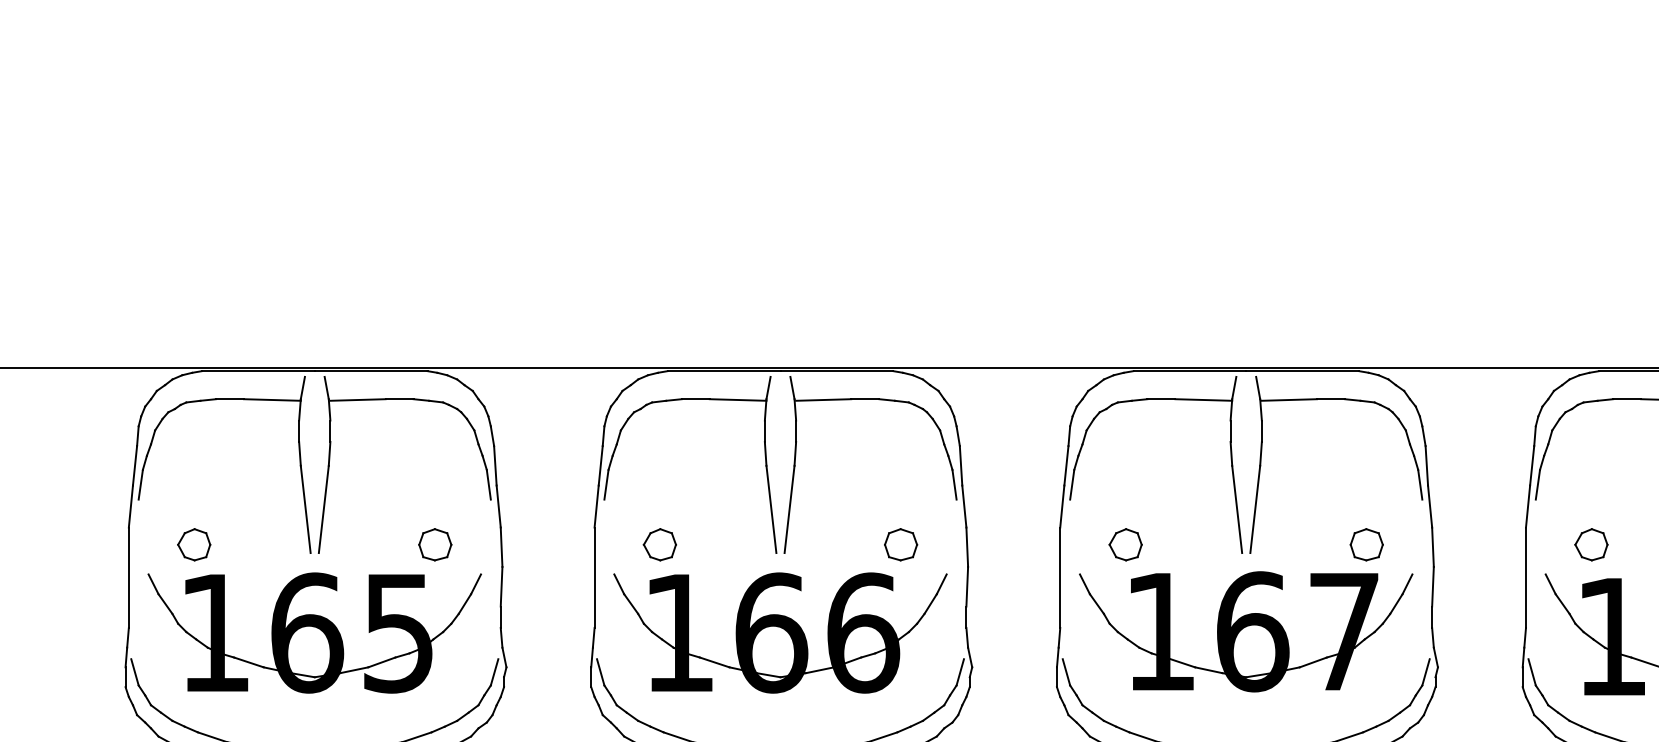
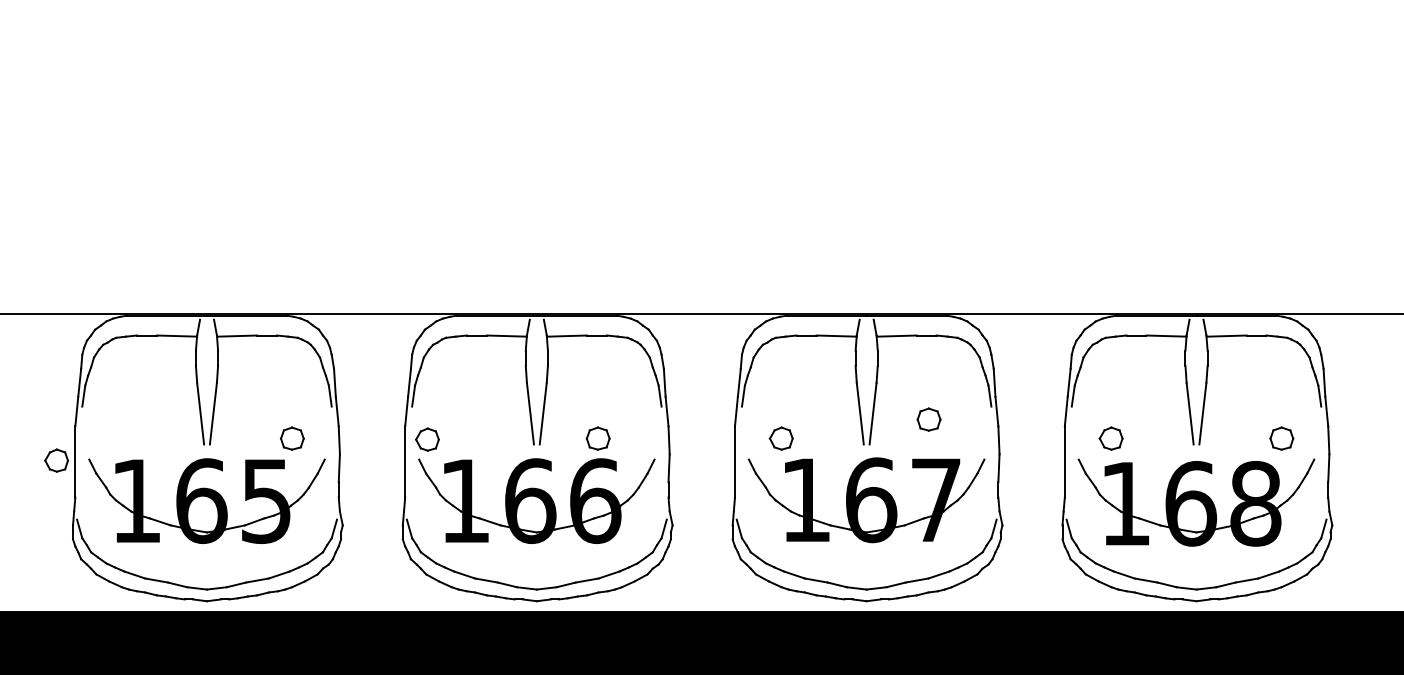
part: (194, 544) -> (56, 460), moved
part: (659, 544) -> (427, 439), moved
part: (900, 544) -> (597, 438), moved
part: (1365, 544) -> (928, 419), moved

